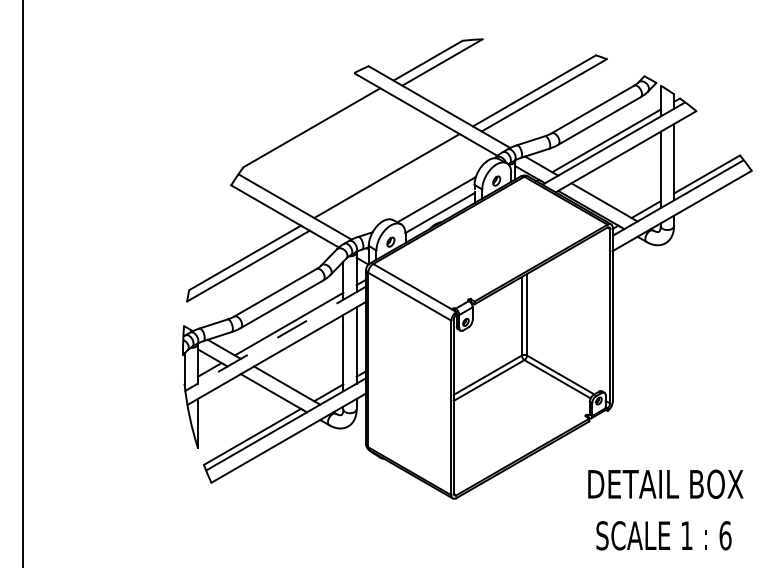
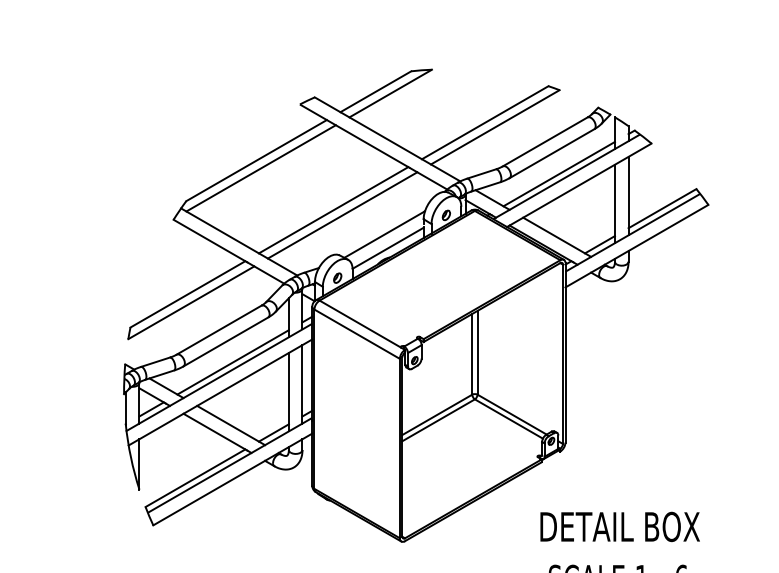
line: (316, 135) -> (261, 168), added
line: (395, 181) -> (342, 215), added
line: (281, 335) -> (225, 374), dashed -> solid

